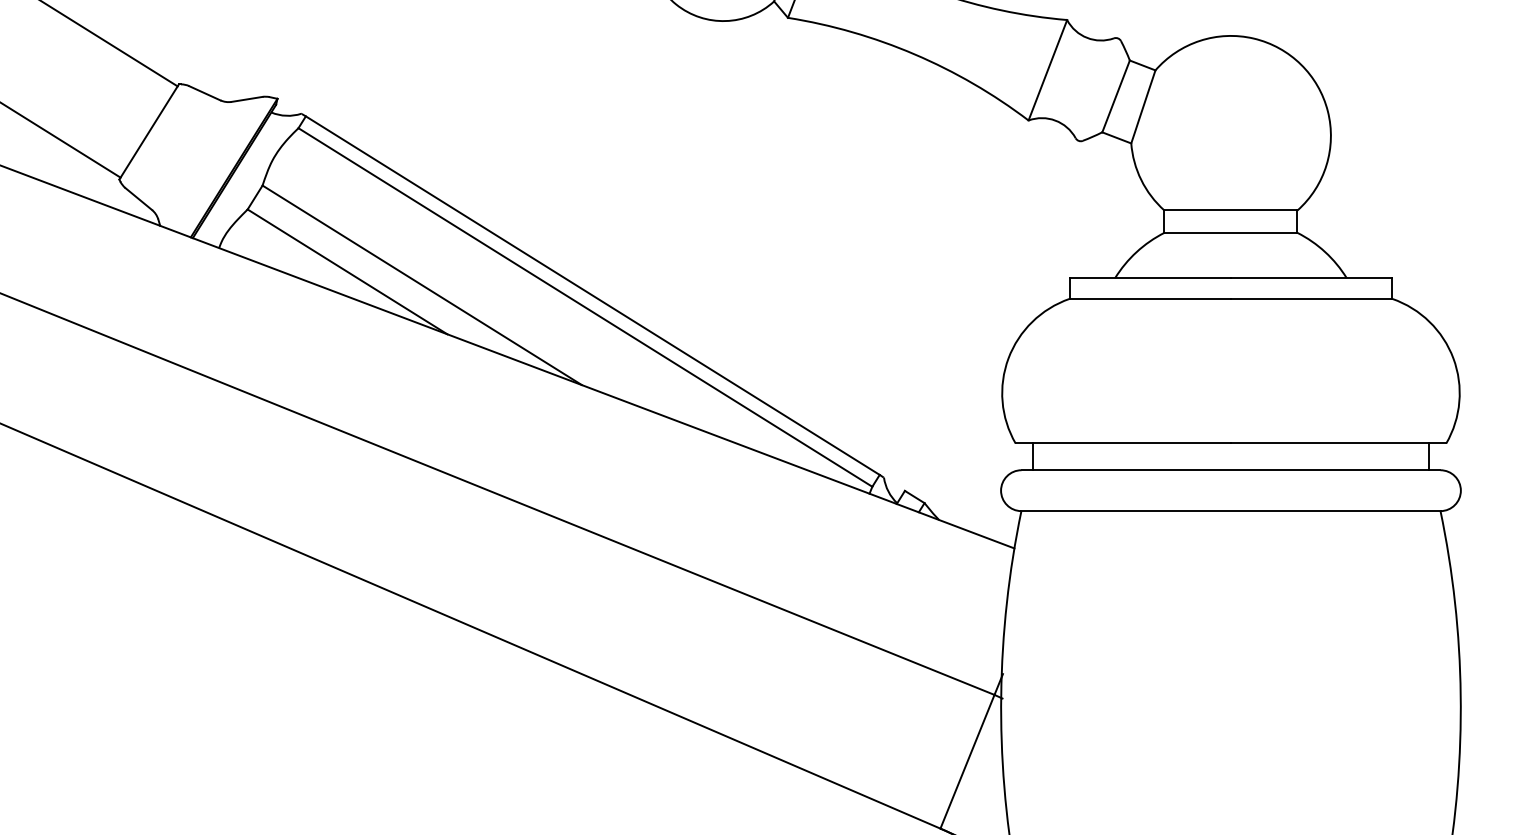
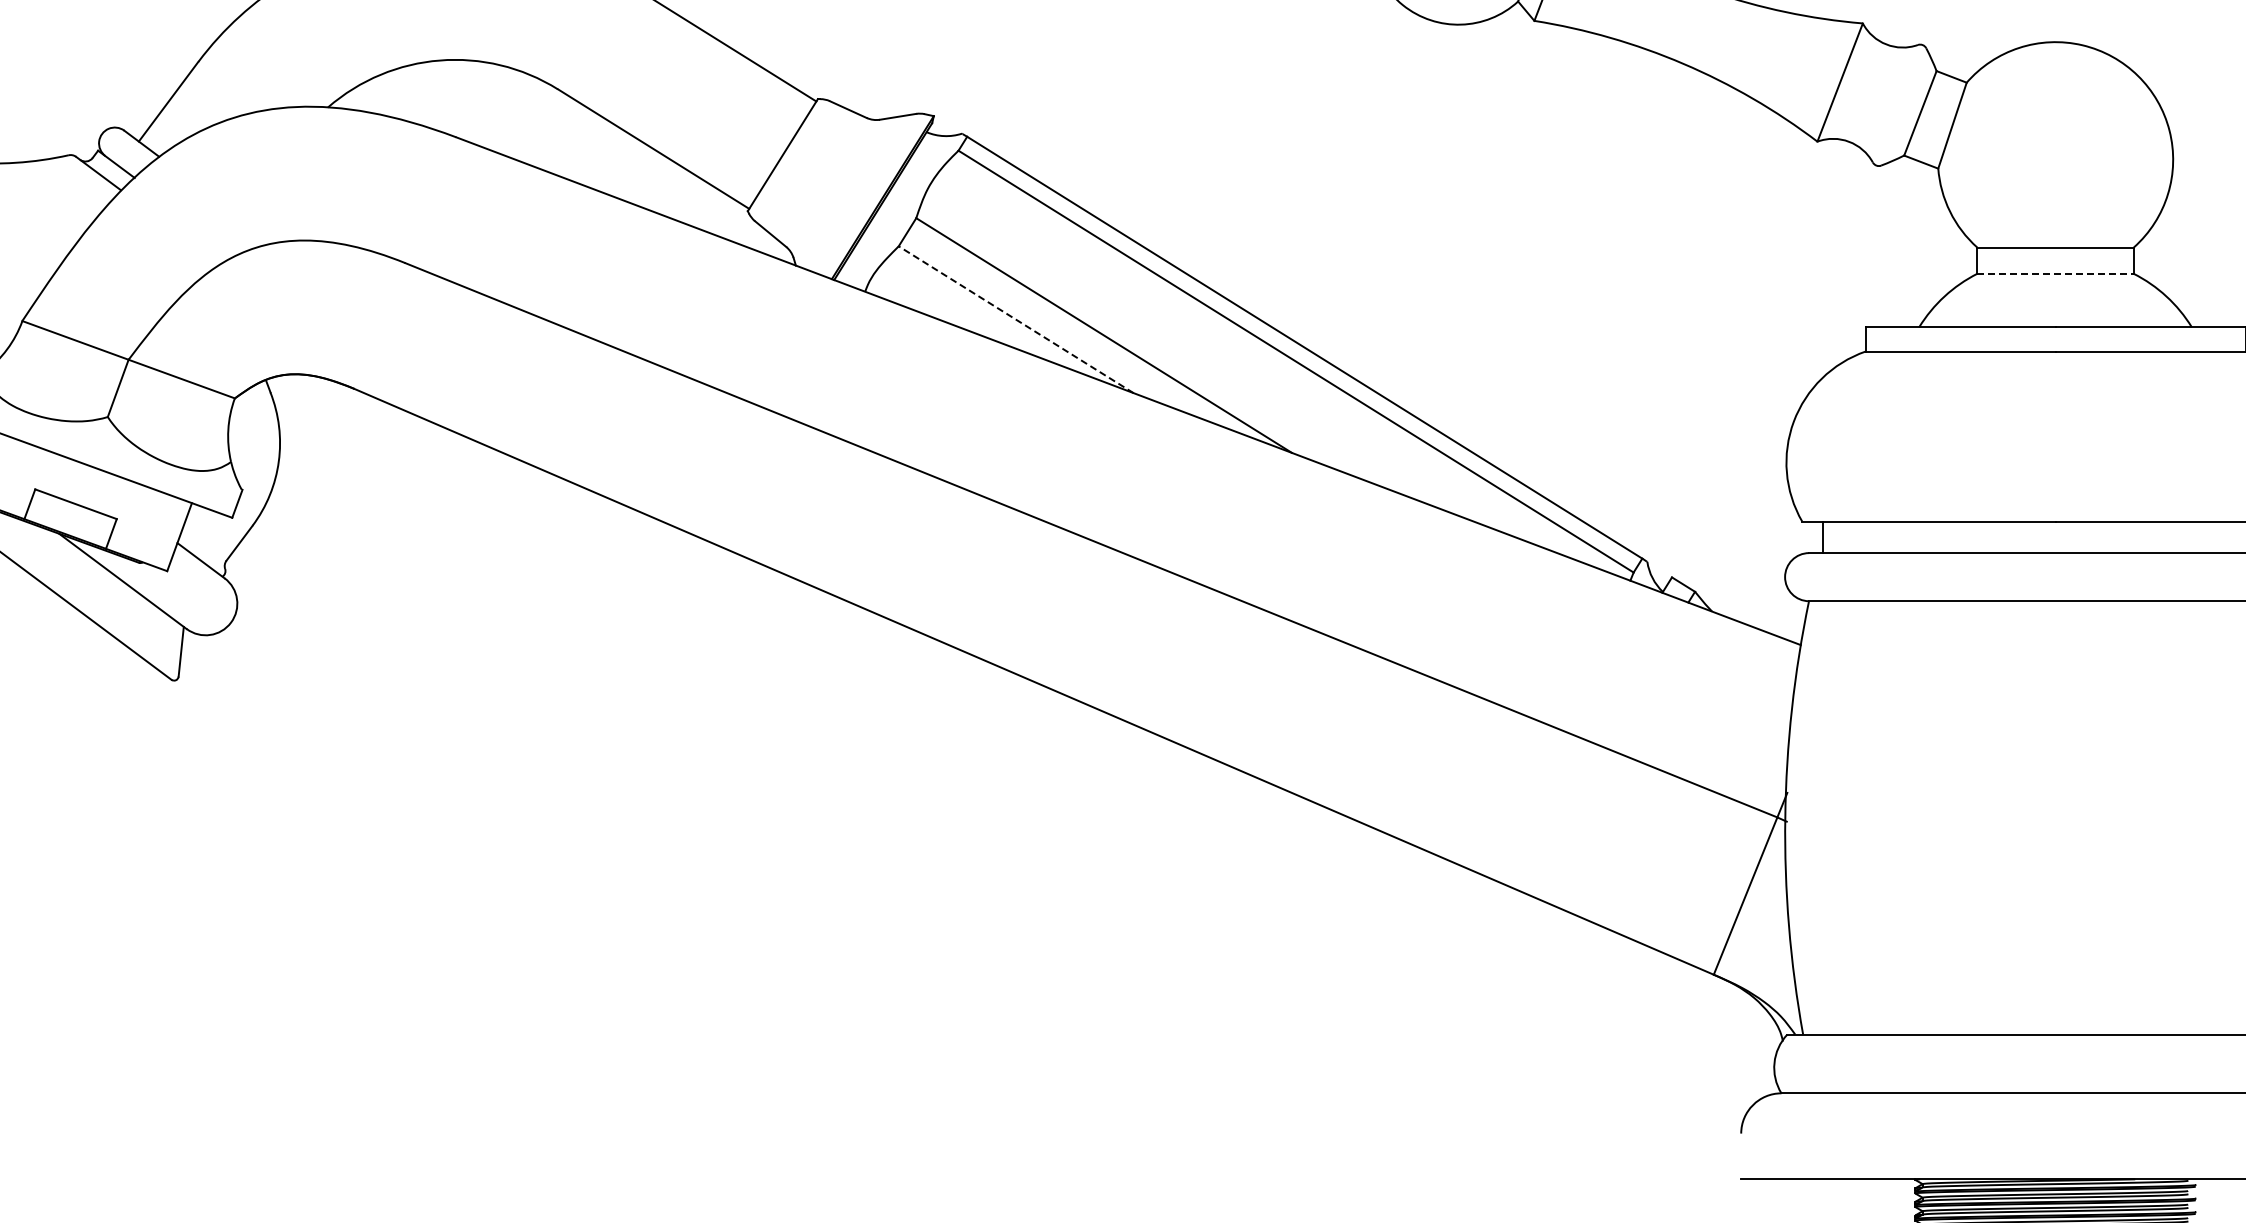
line: (1231, 232) -> (2056, 273), solid -> dashed
line: (347, 271) -> (1016, 319), solid -> dashed

